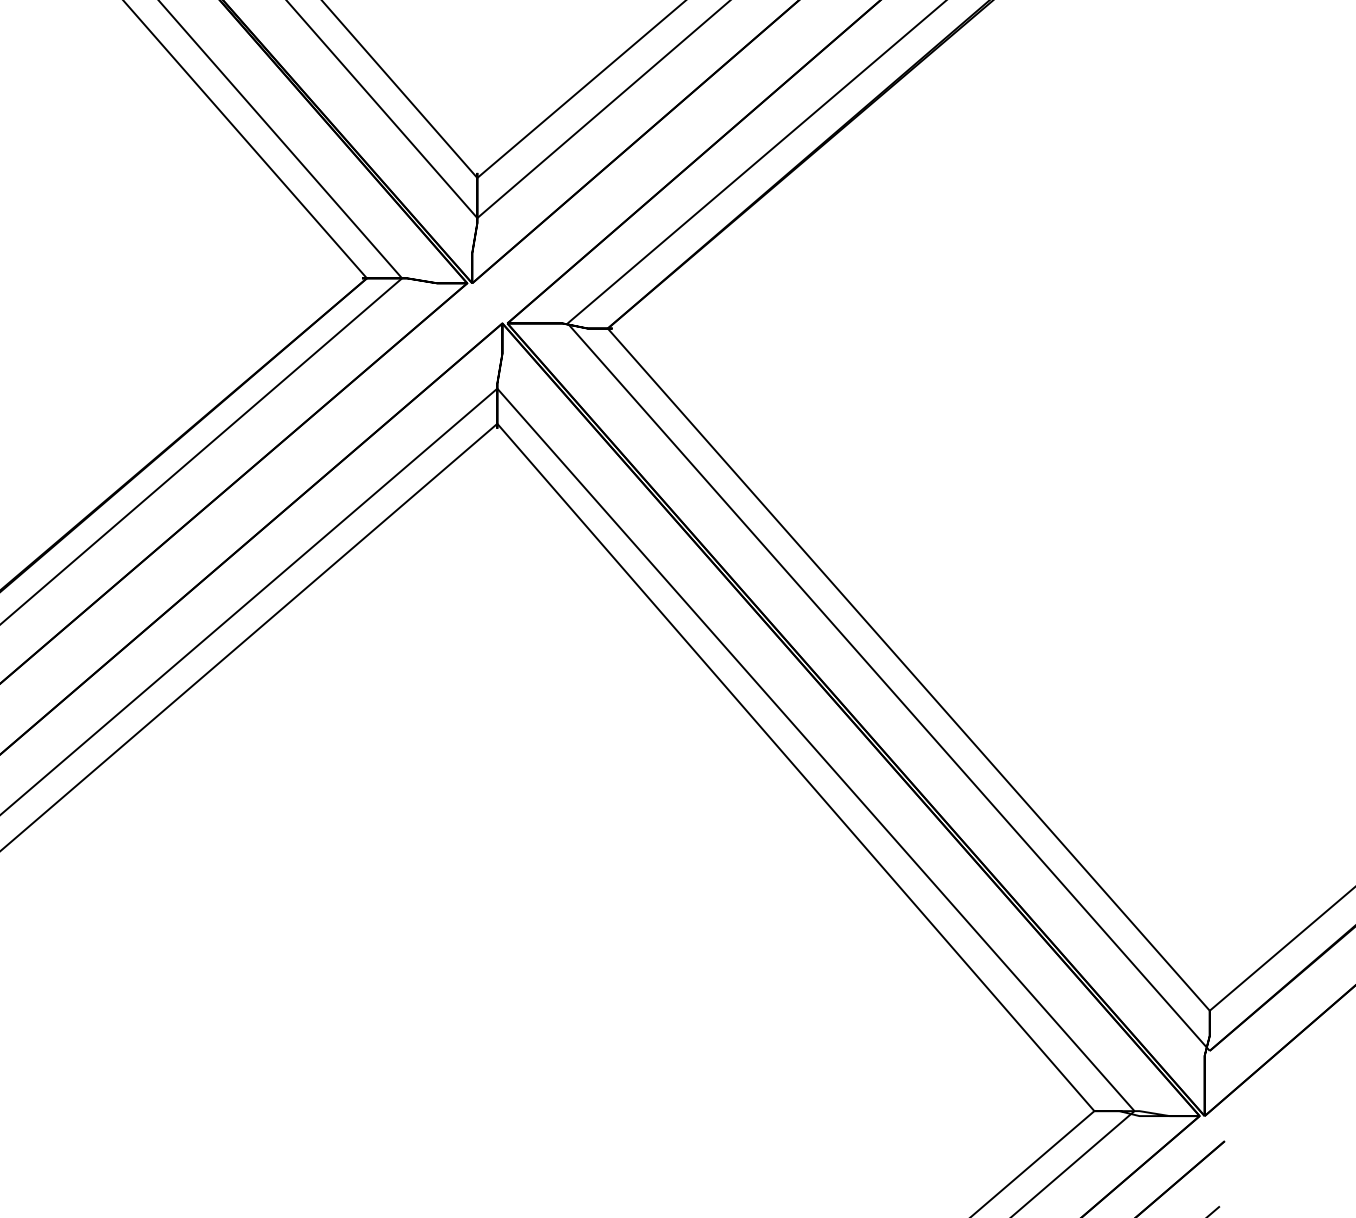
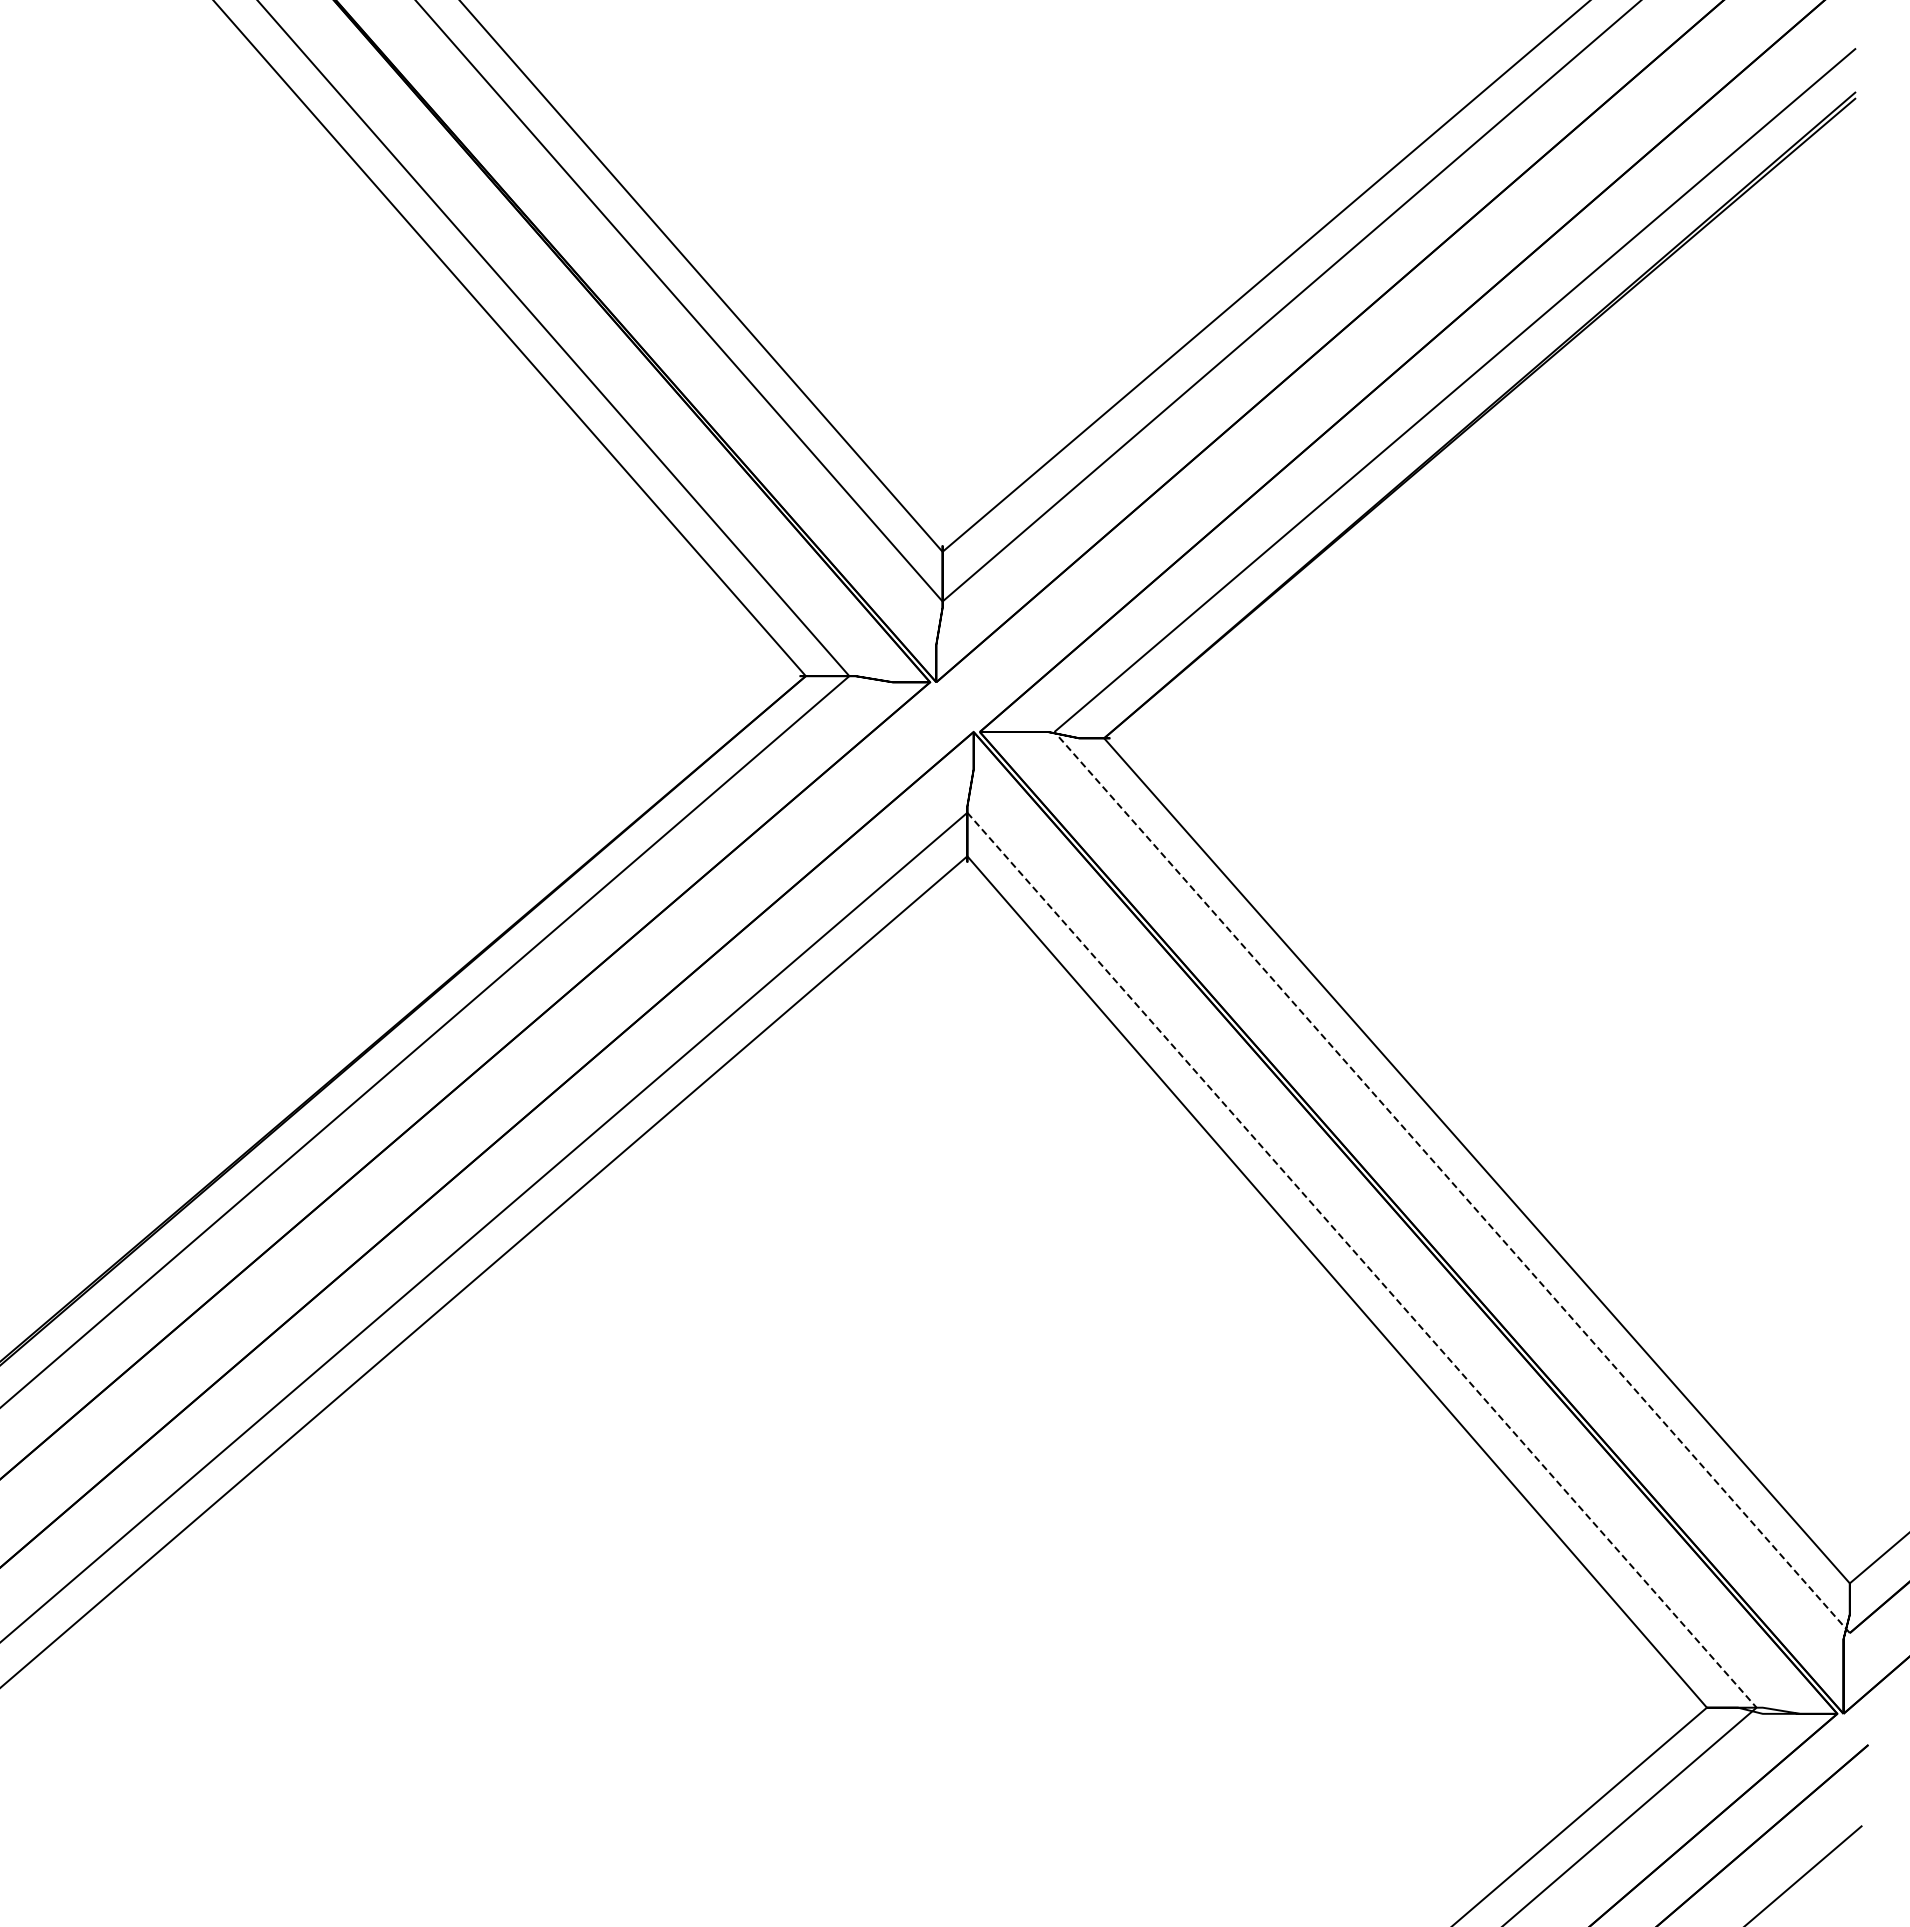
line: (888, 687) -> (1452, 1182), solid -> dashed
line: (816, 750) -> (1362, 1260), solid -> dashed

